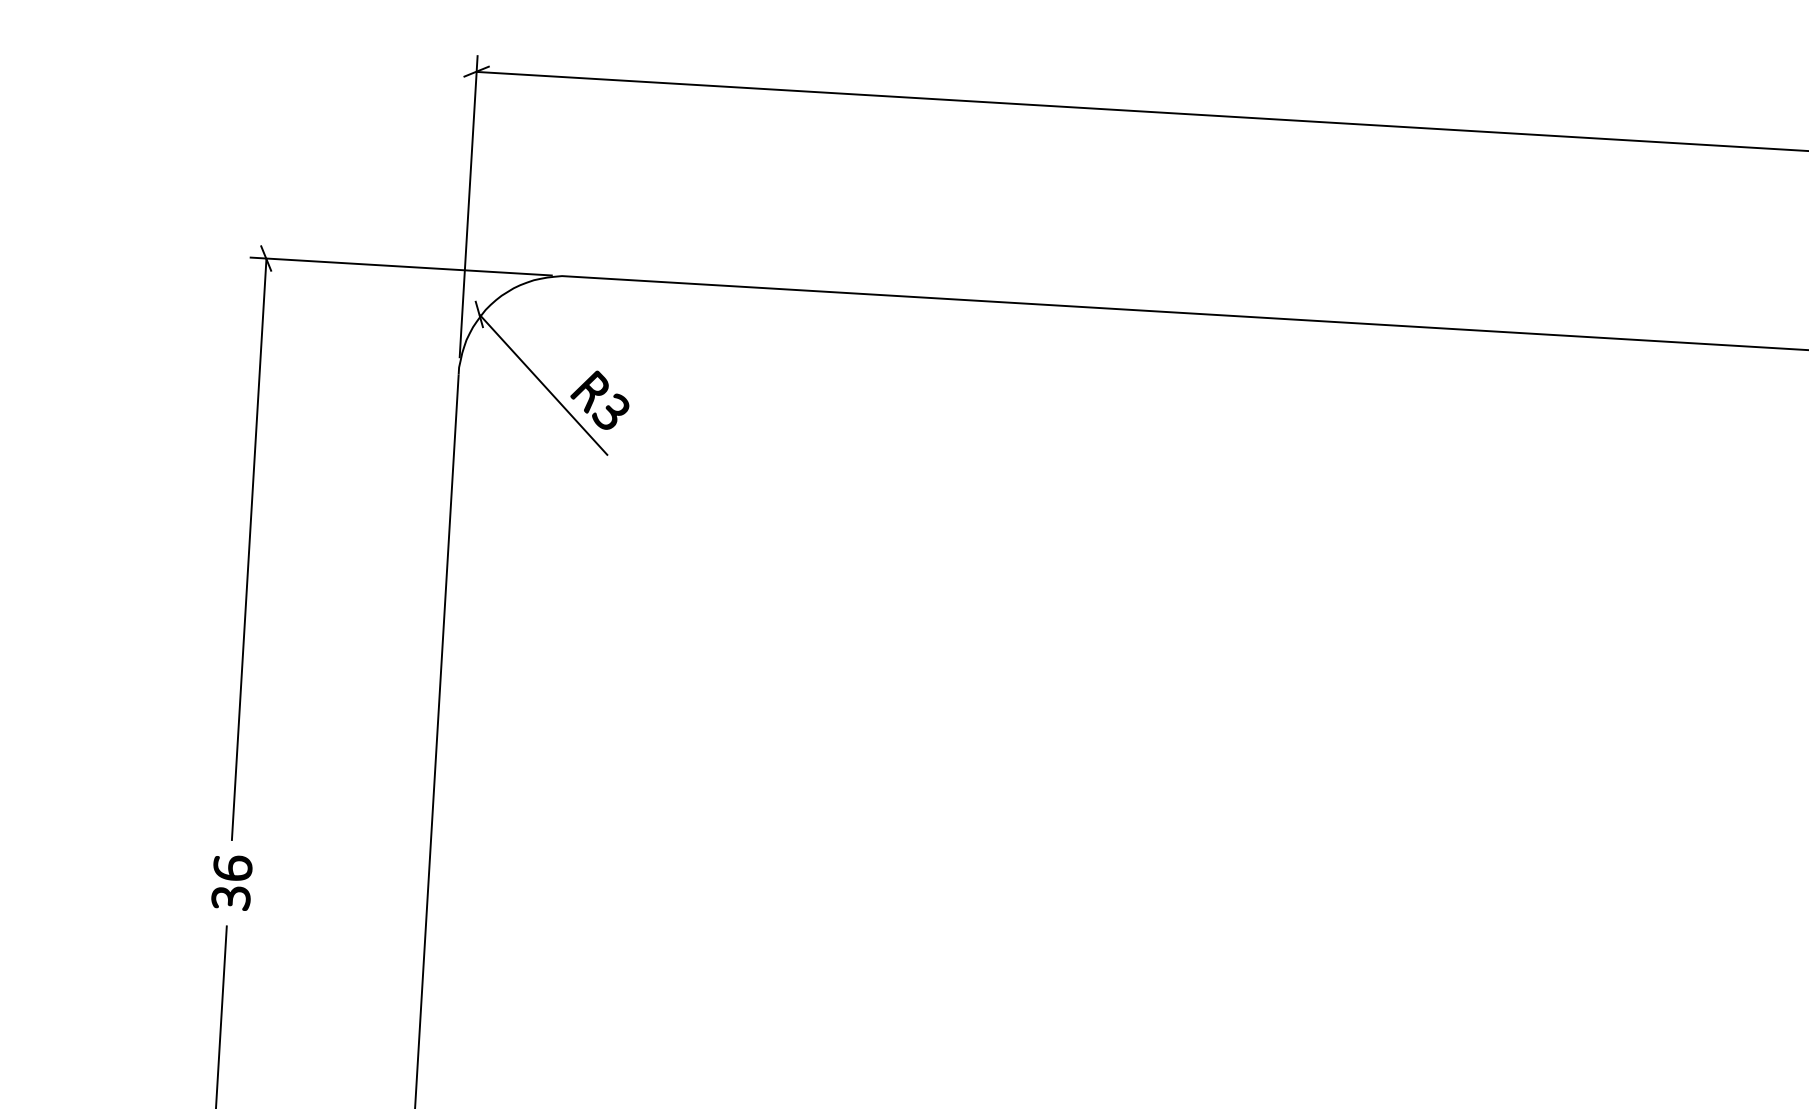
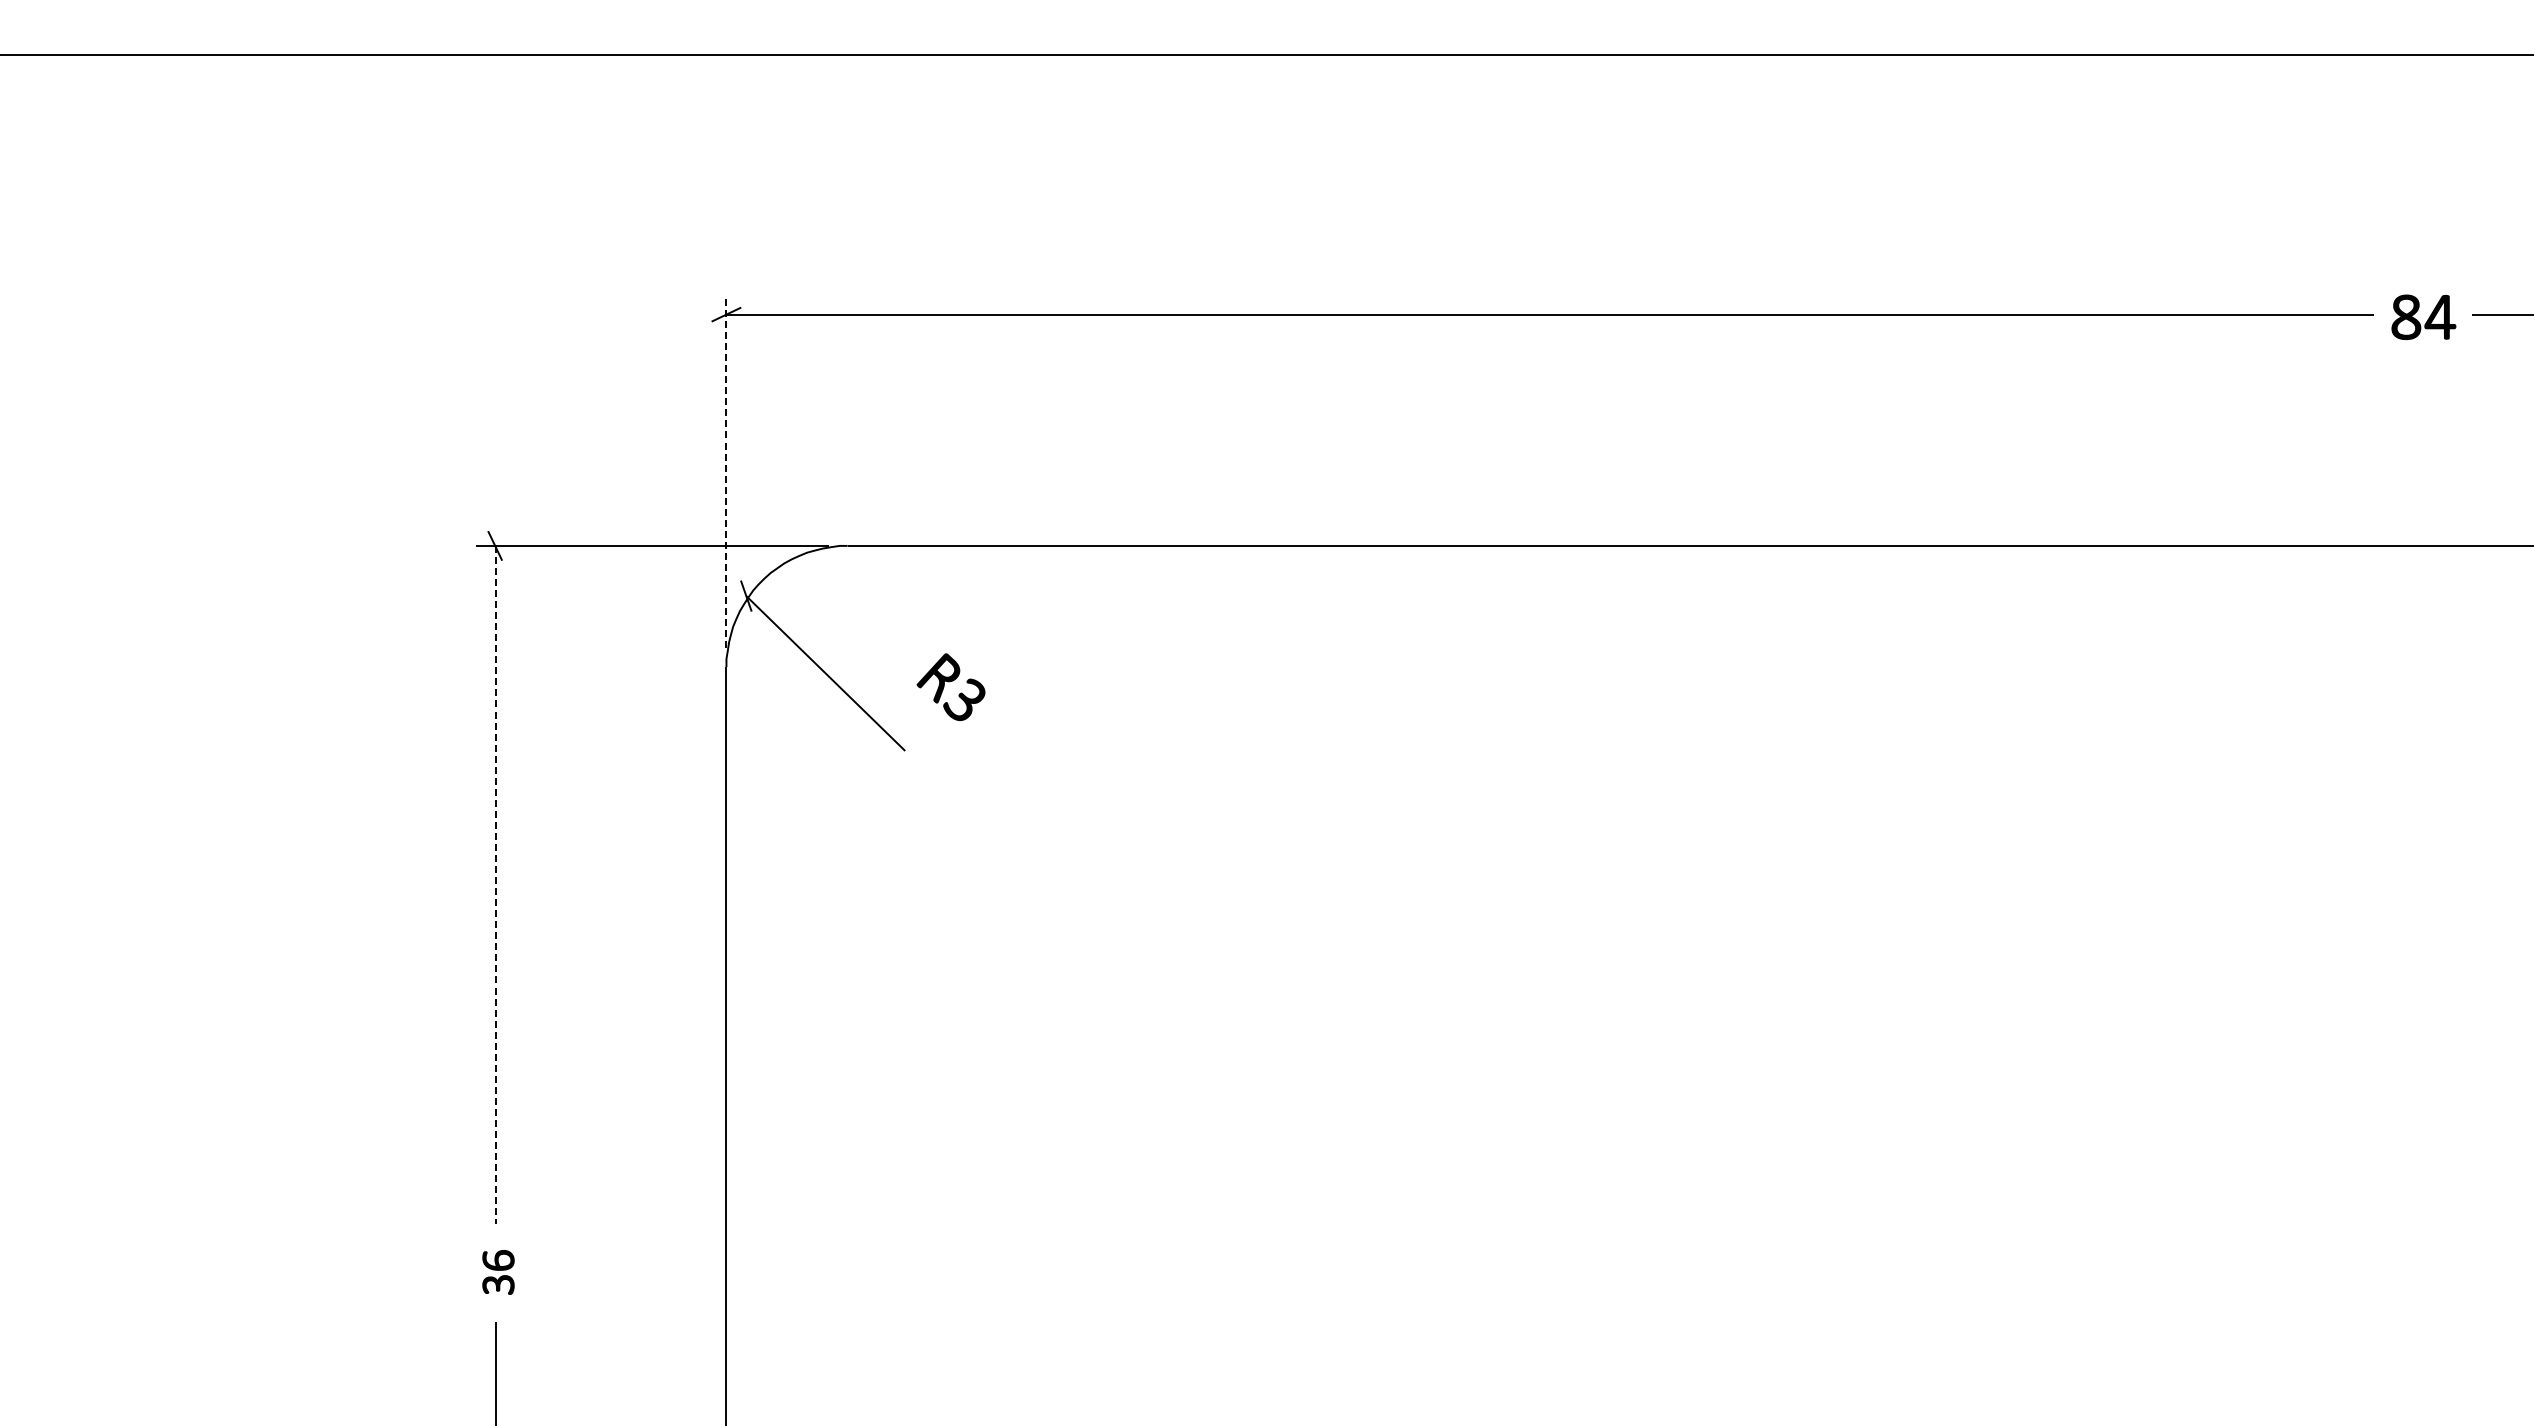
line: (468, 206) -> (726, 471), solid -> dashed
part: (599, 400) -> (950, 687), moved
line: (249, 550) -> (495, 885), solid -> dashed
part: (231, 882) -> (498, 1272), size x0.7

